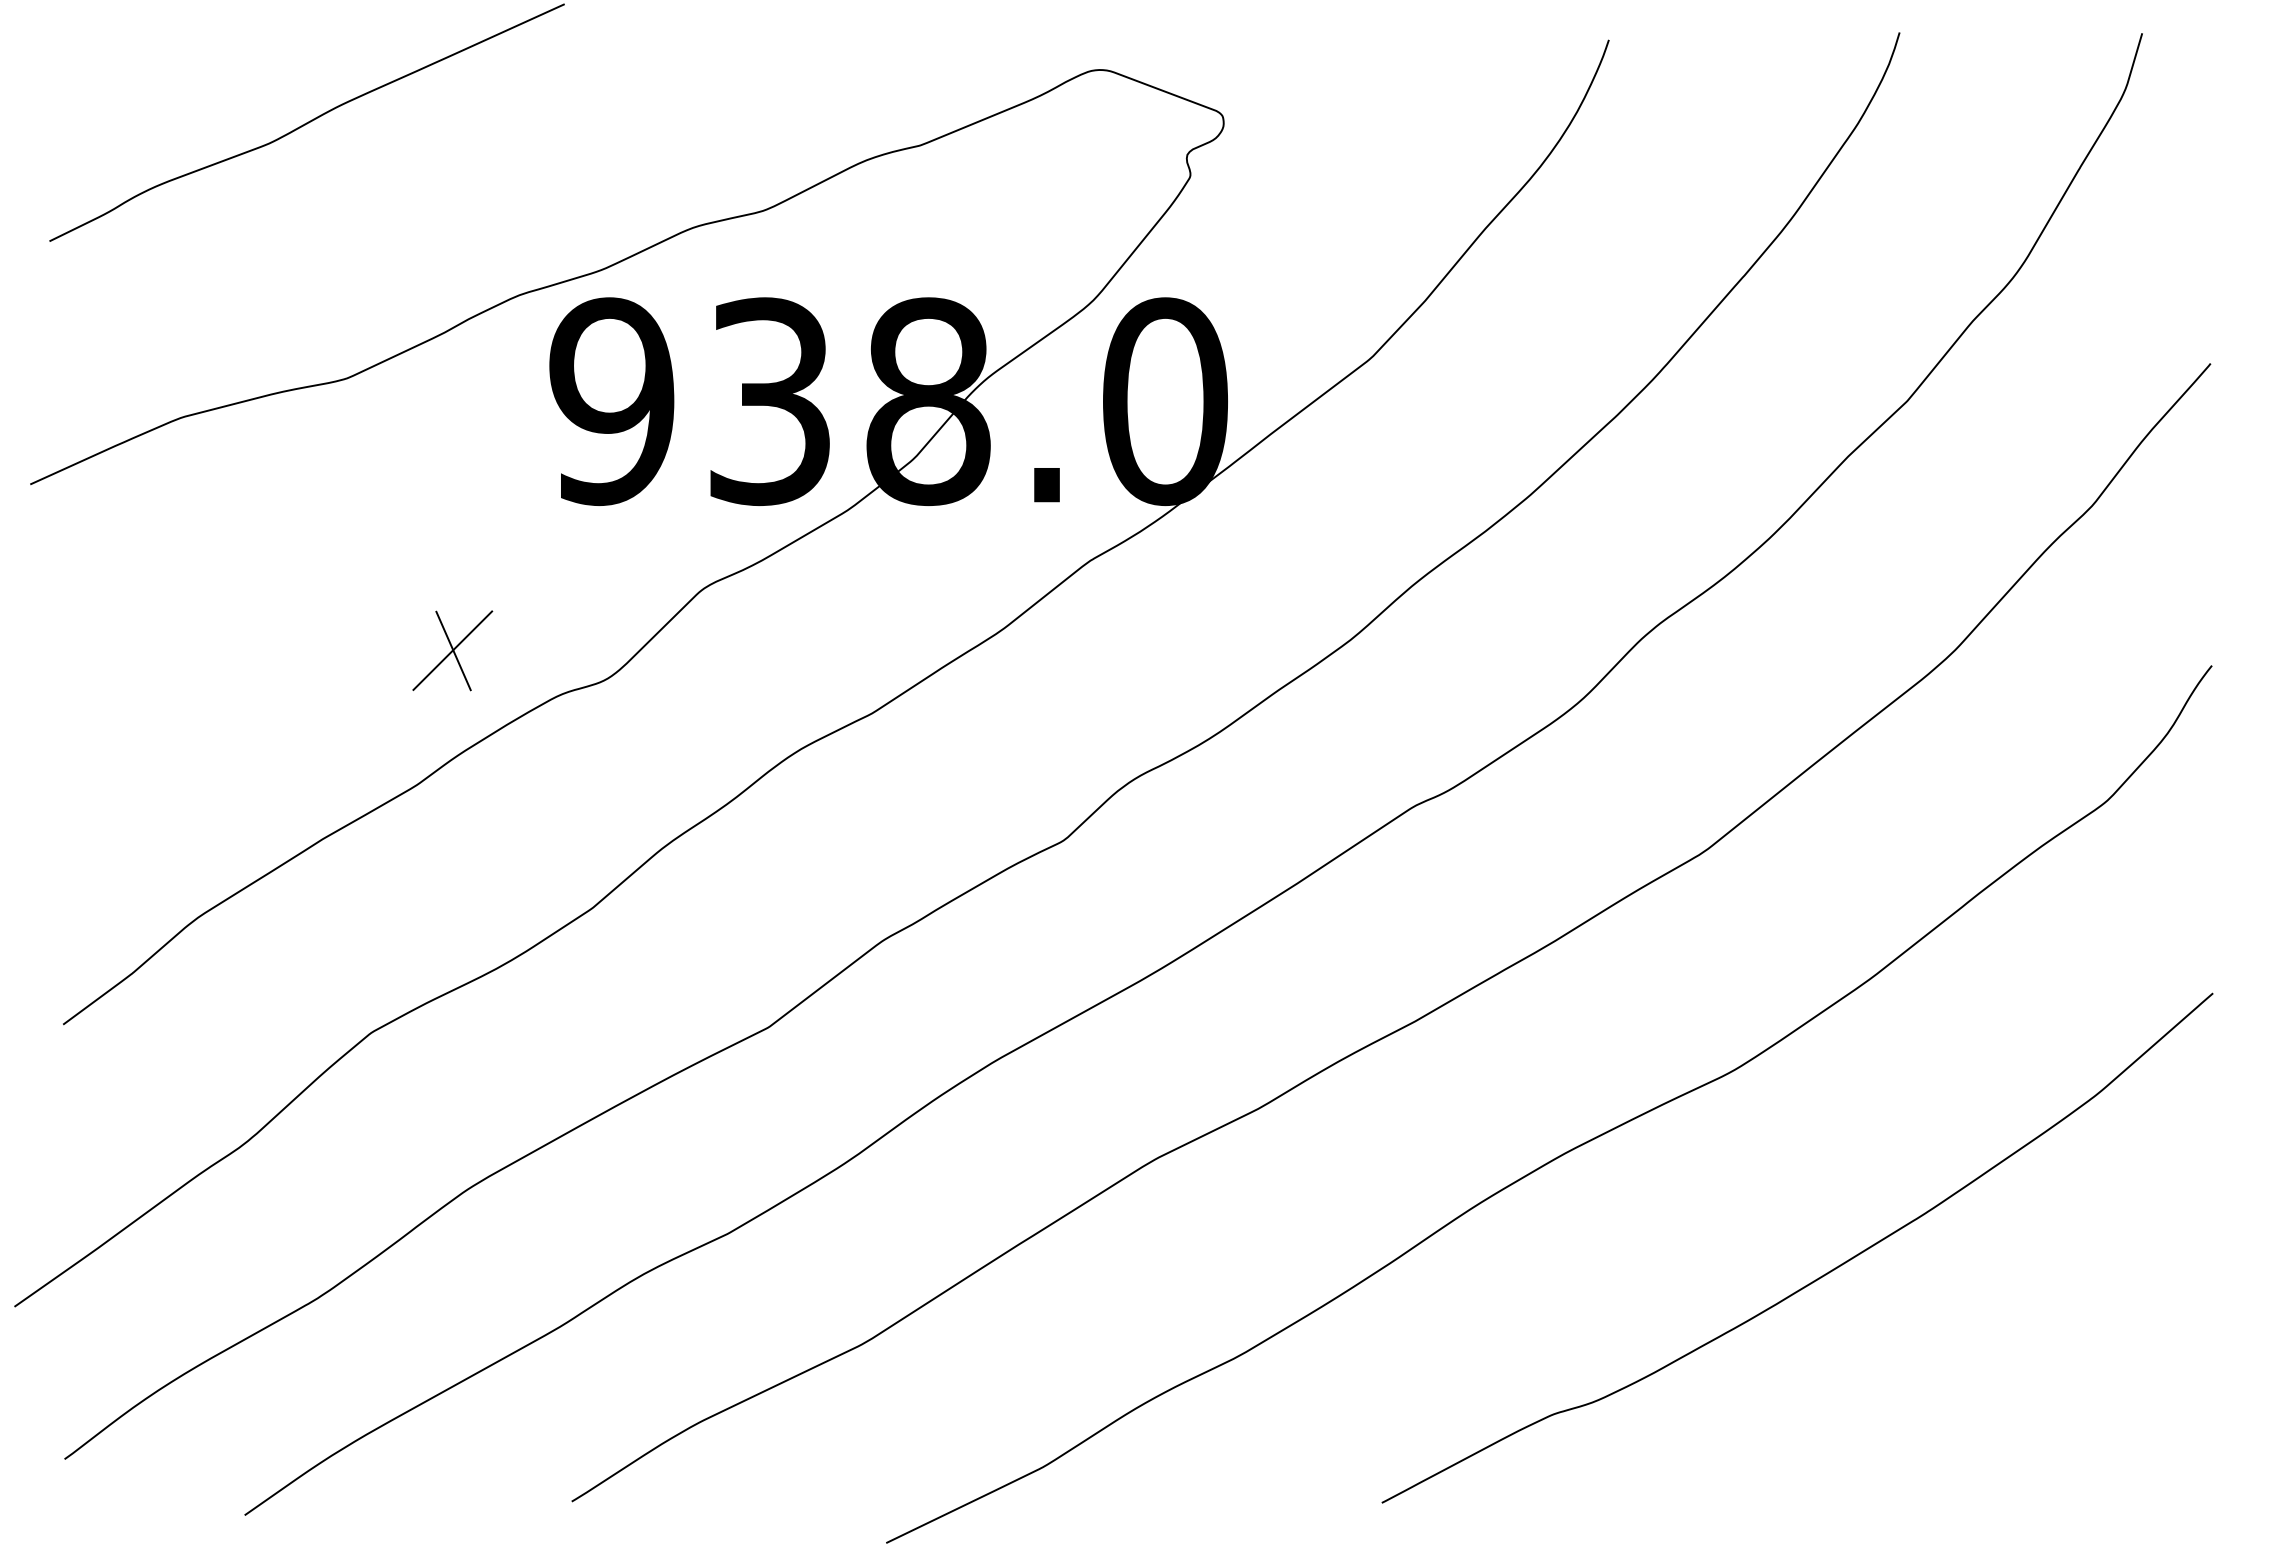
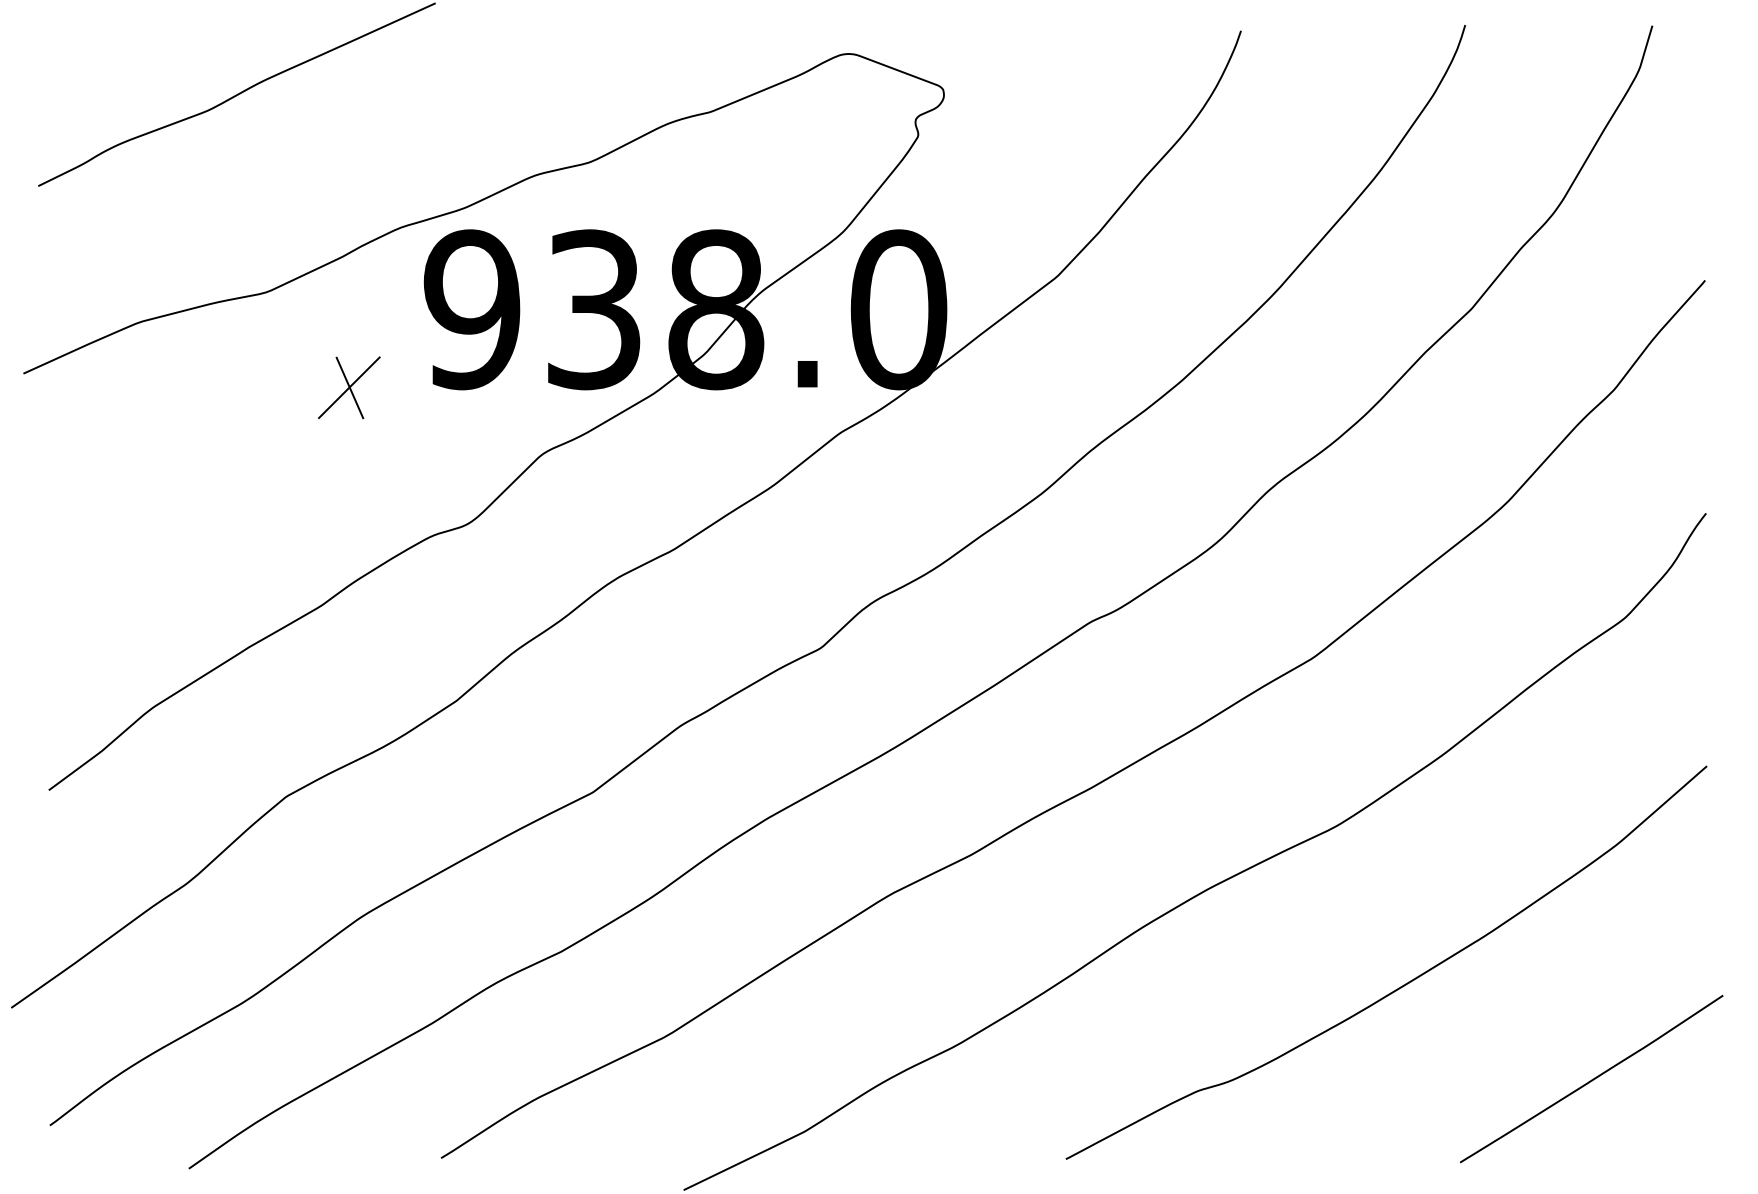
part: (452, 650) -> (349, 387), moved
curve: (2064, 1399) -> (1592, 1079), added

